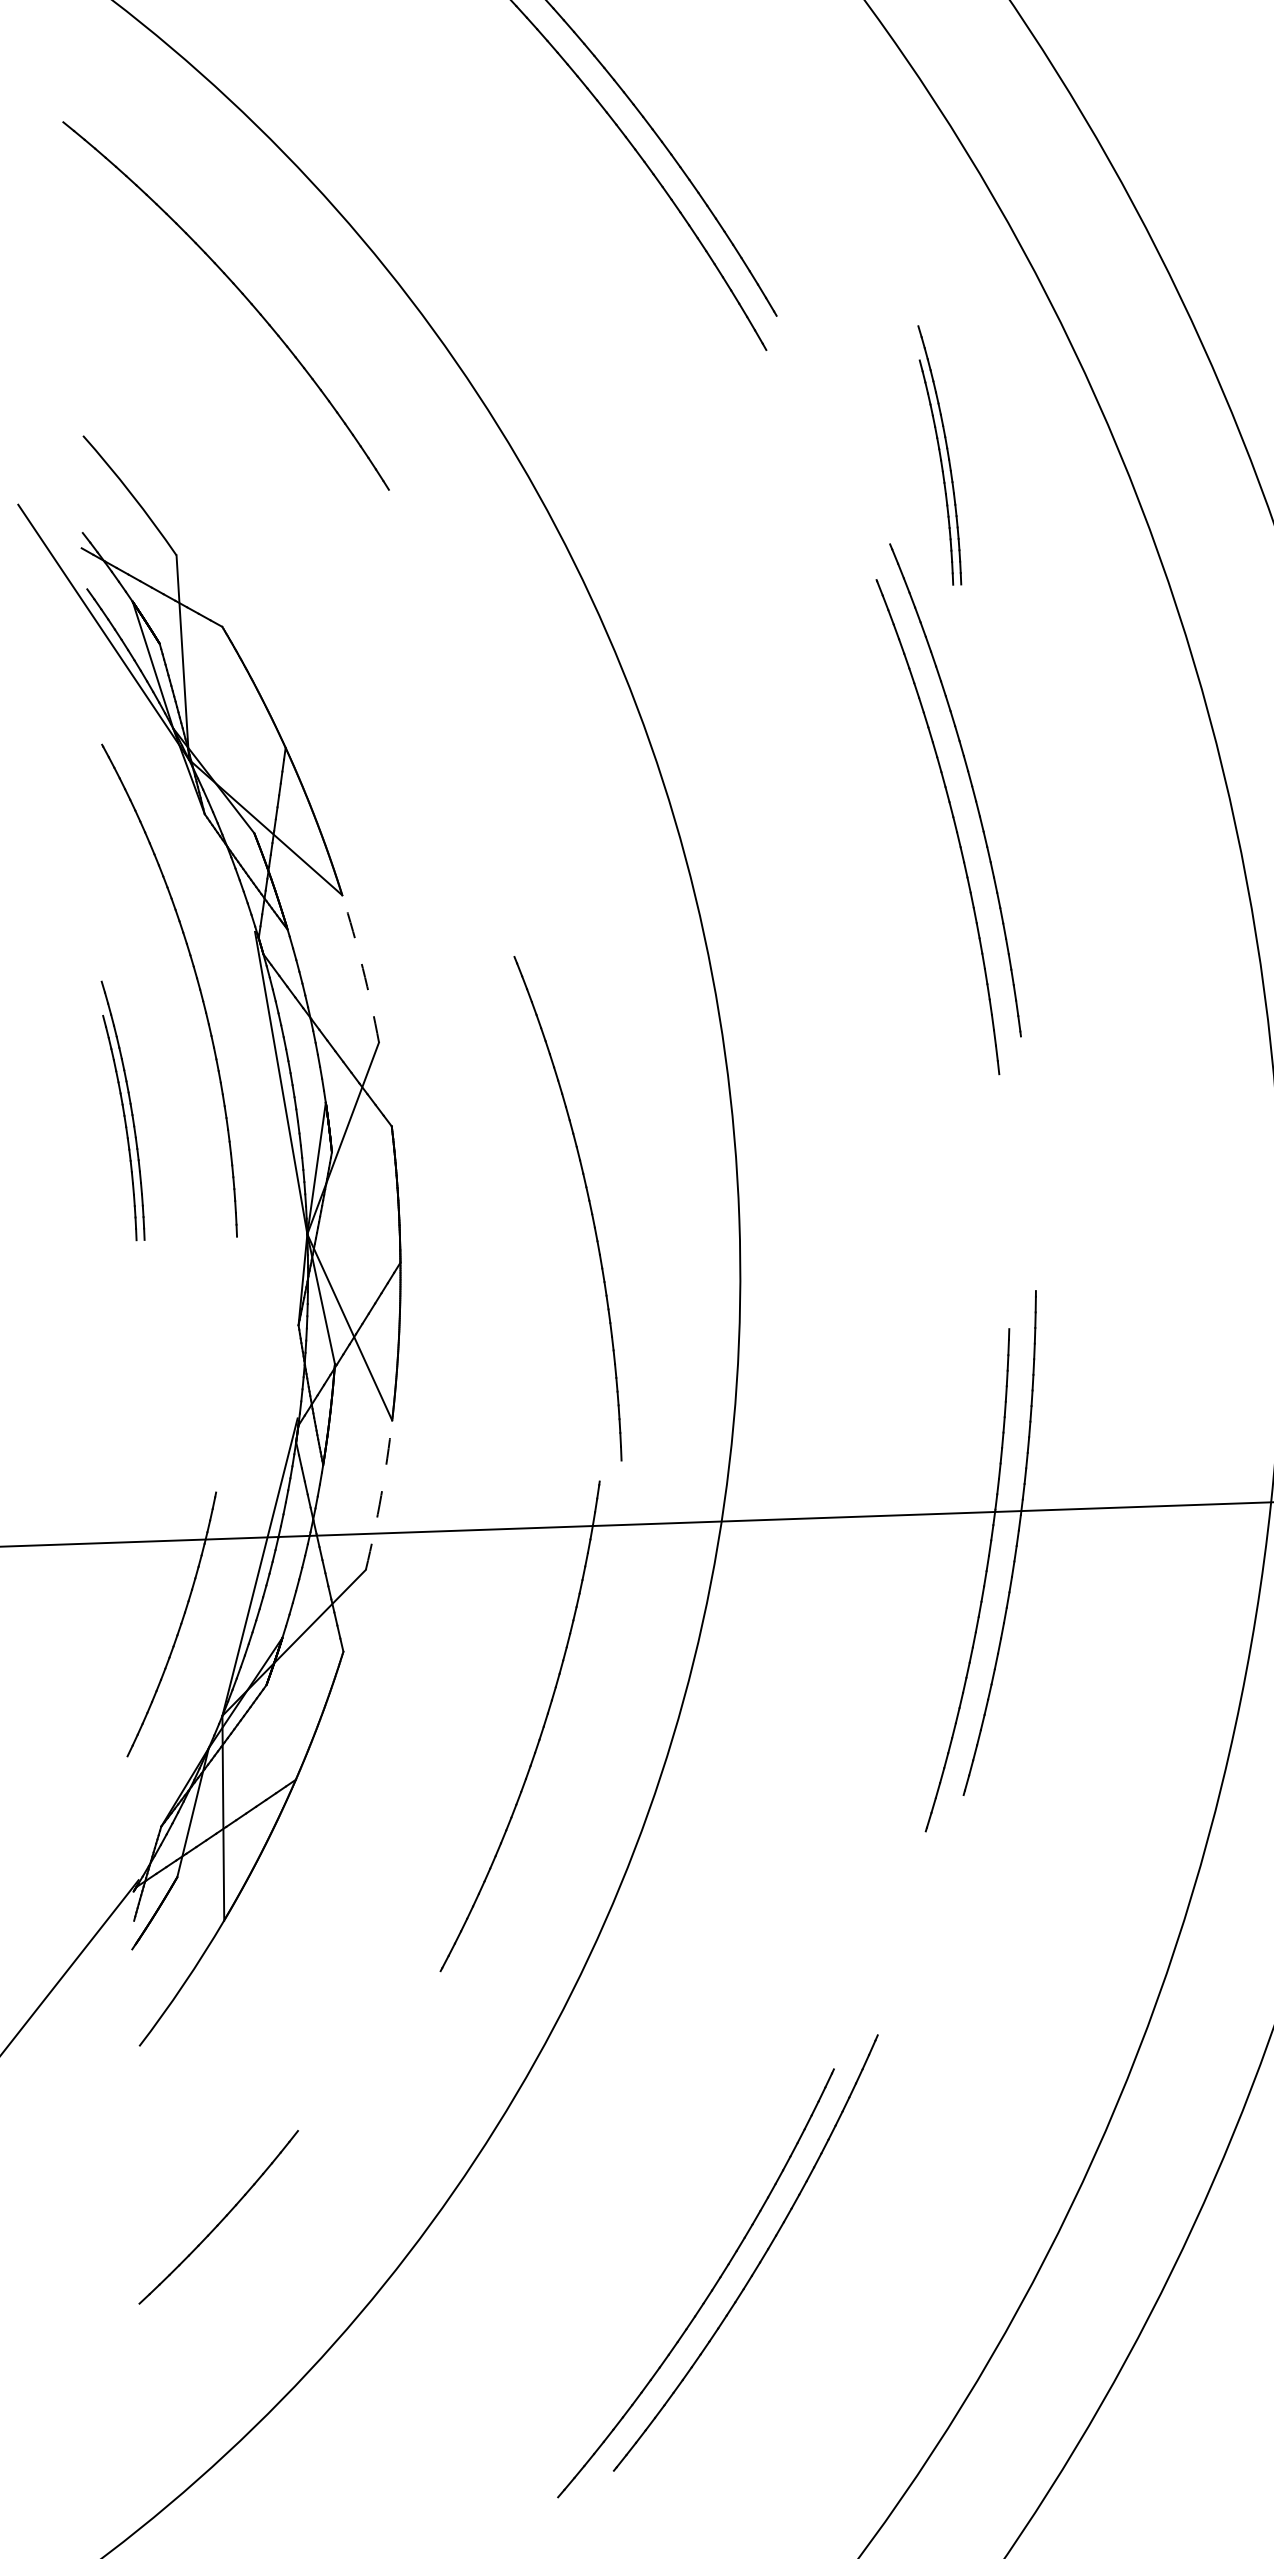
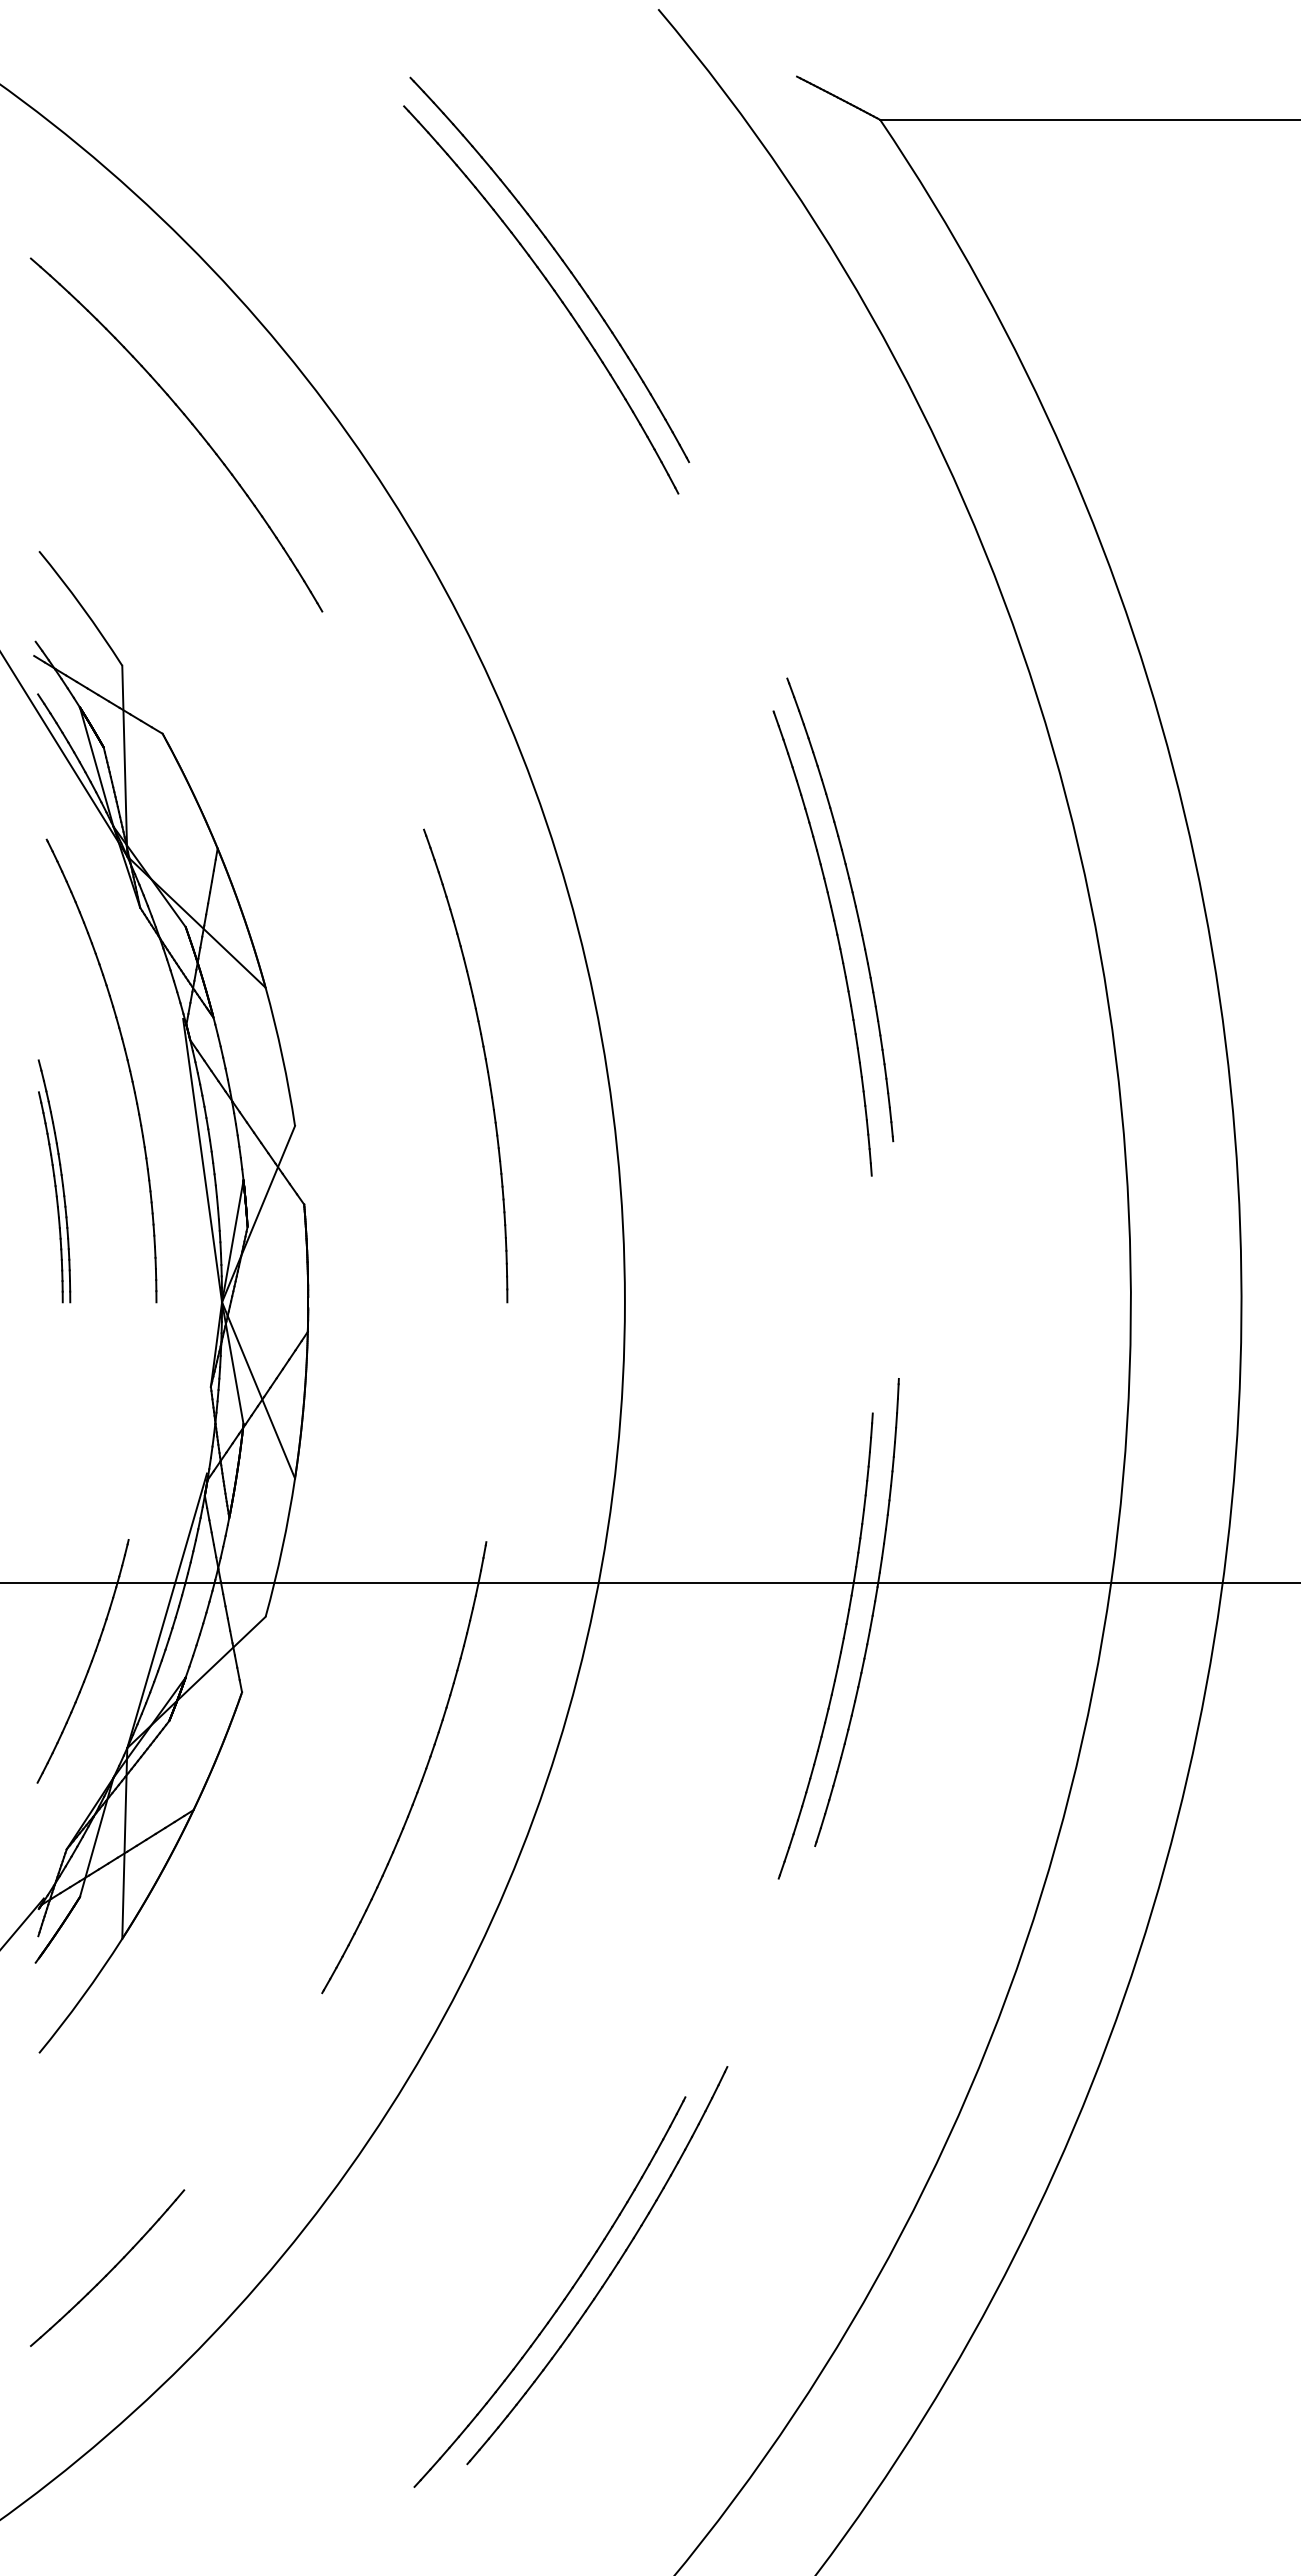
part: (939, 455) -> (836, 597), removed
arc: (362, 968) -> (282, 1056), dashed -> solid
part: (587, 1201) -> (484, 1059), moved
arc: (381, 1495) -> (282, 1548), dashed -> solid
part: (218, 2216) -> (107, 2267), moved

